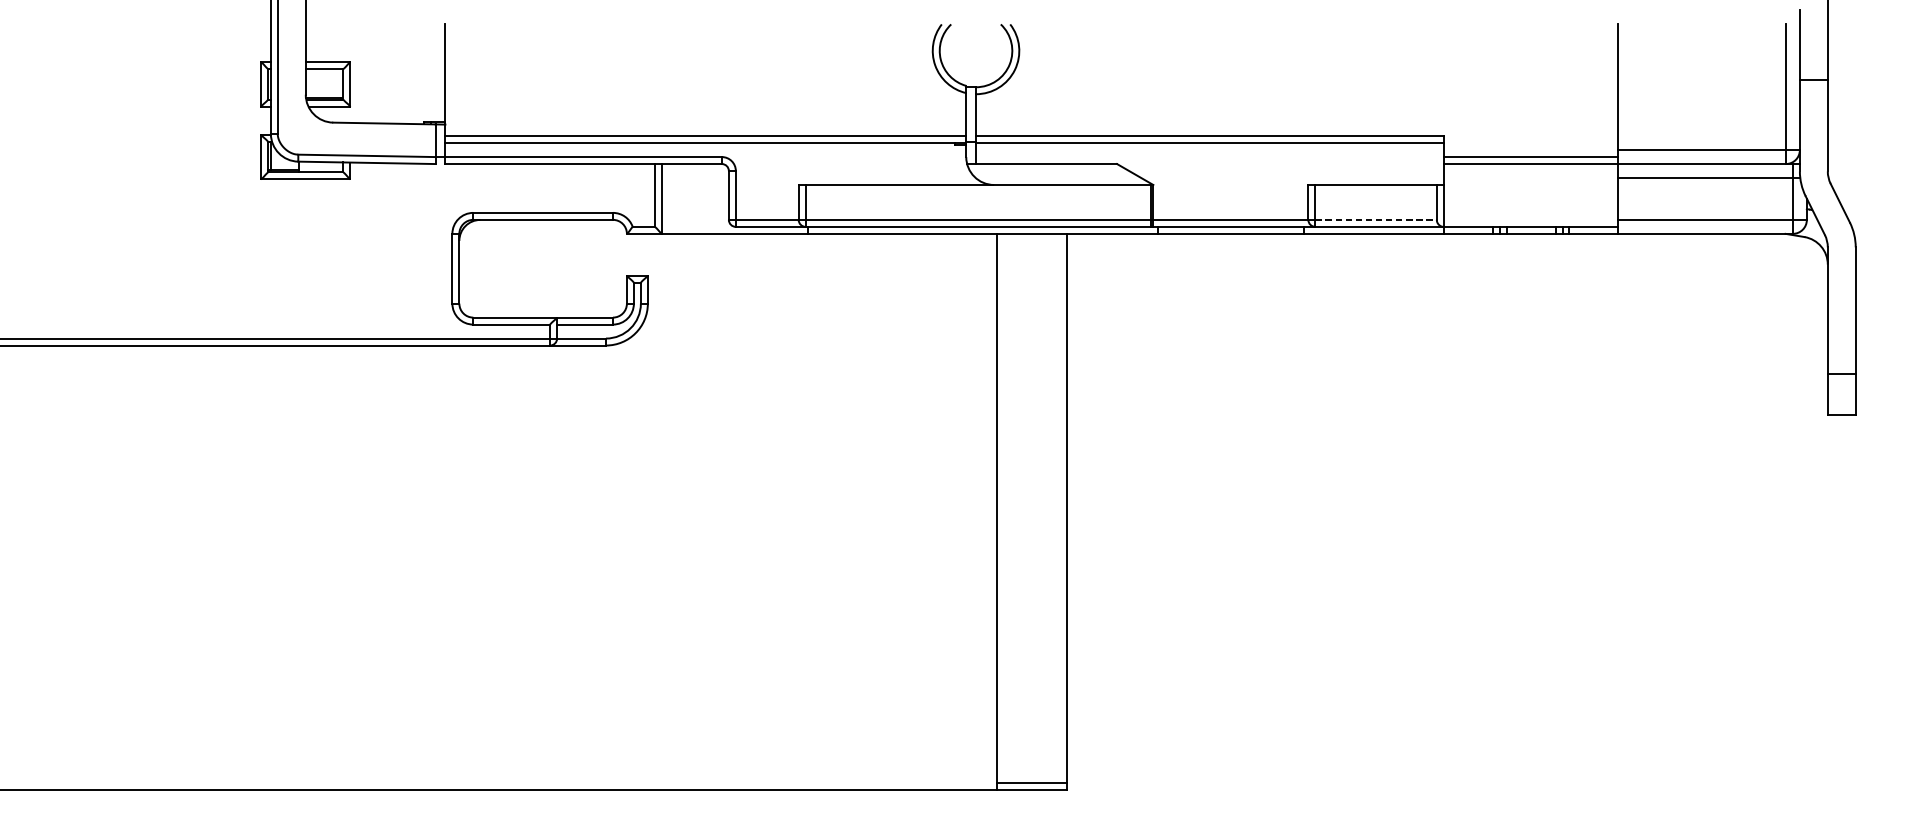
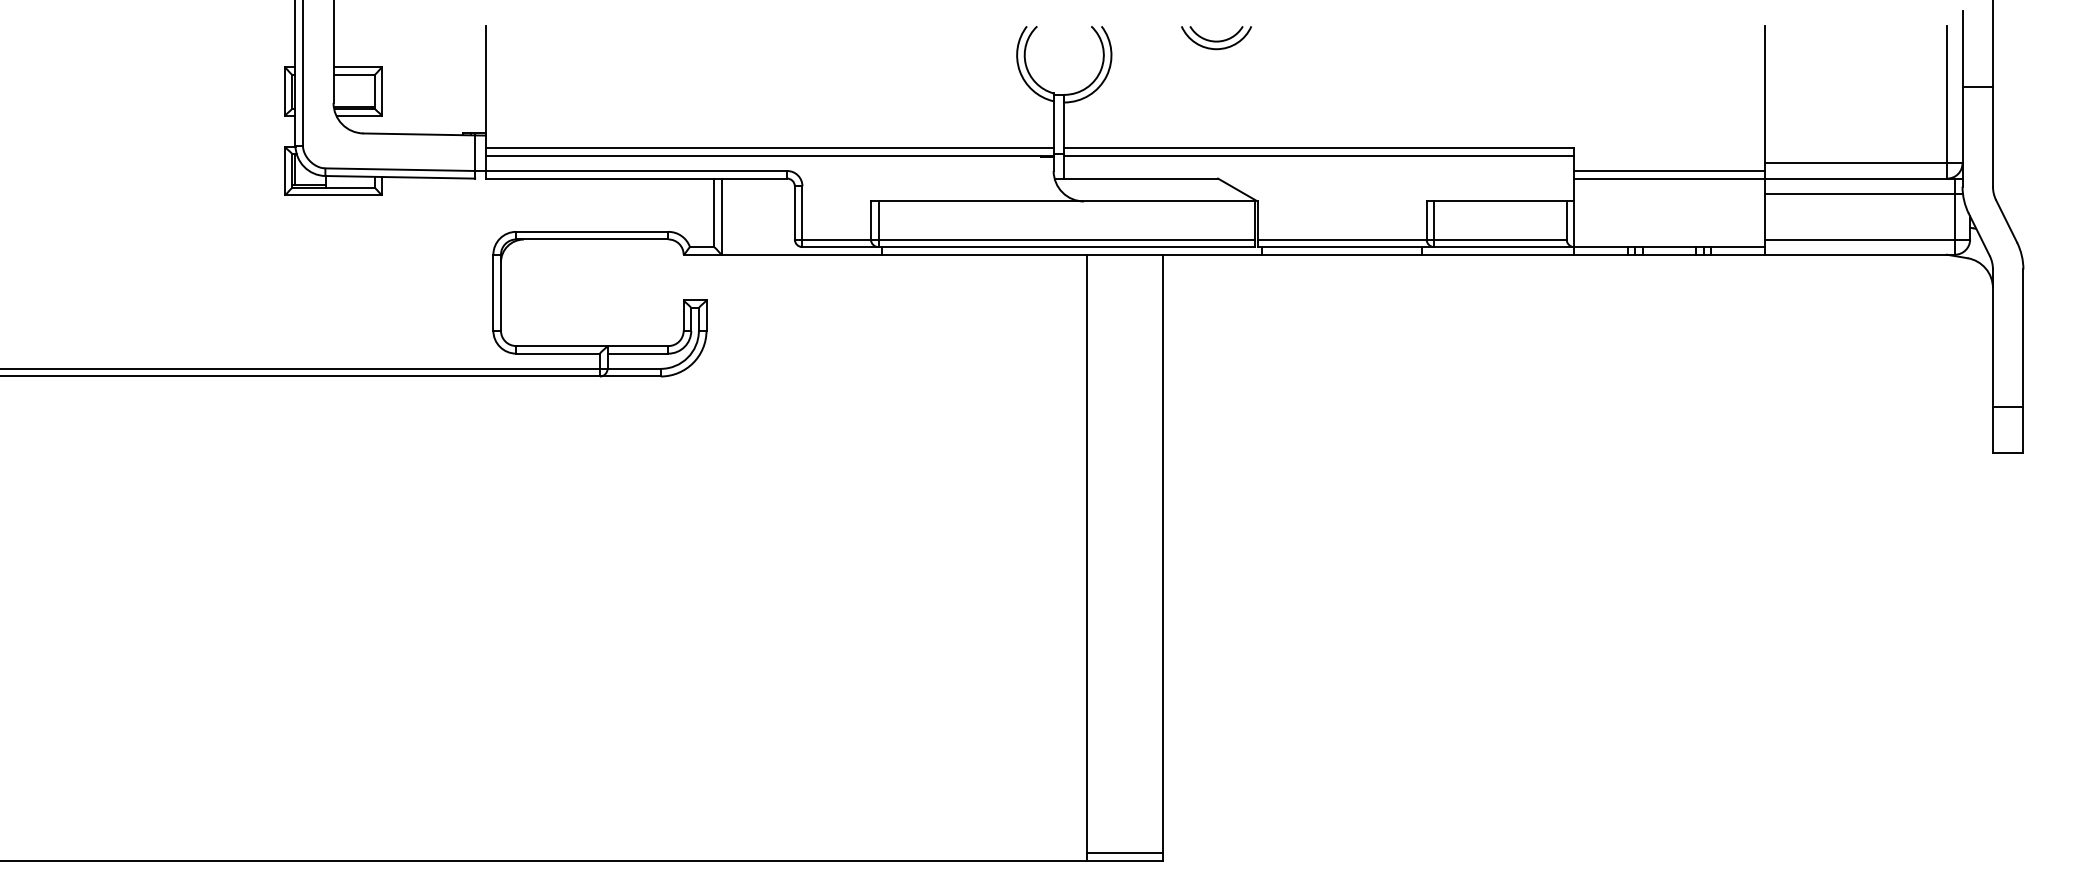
part: (1115, 35) -> (1216, 38), added
line: (1376, 219) -> (1500, 239), dashed -> solid

